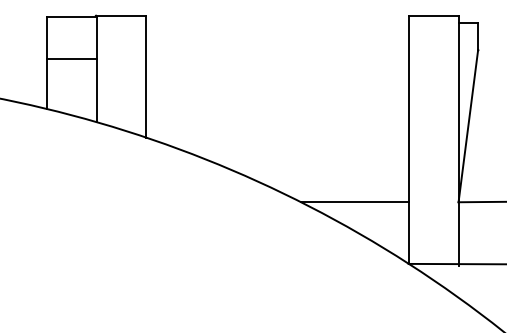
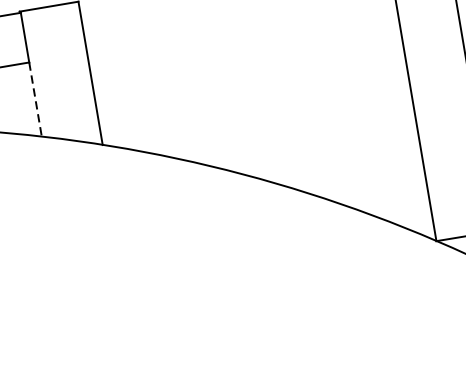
line: (96, 90) -> (35, 99), solid -> dashed
line: (354, 202) -> (360, 179), removed

